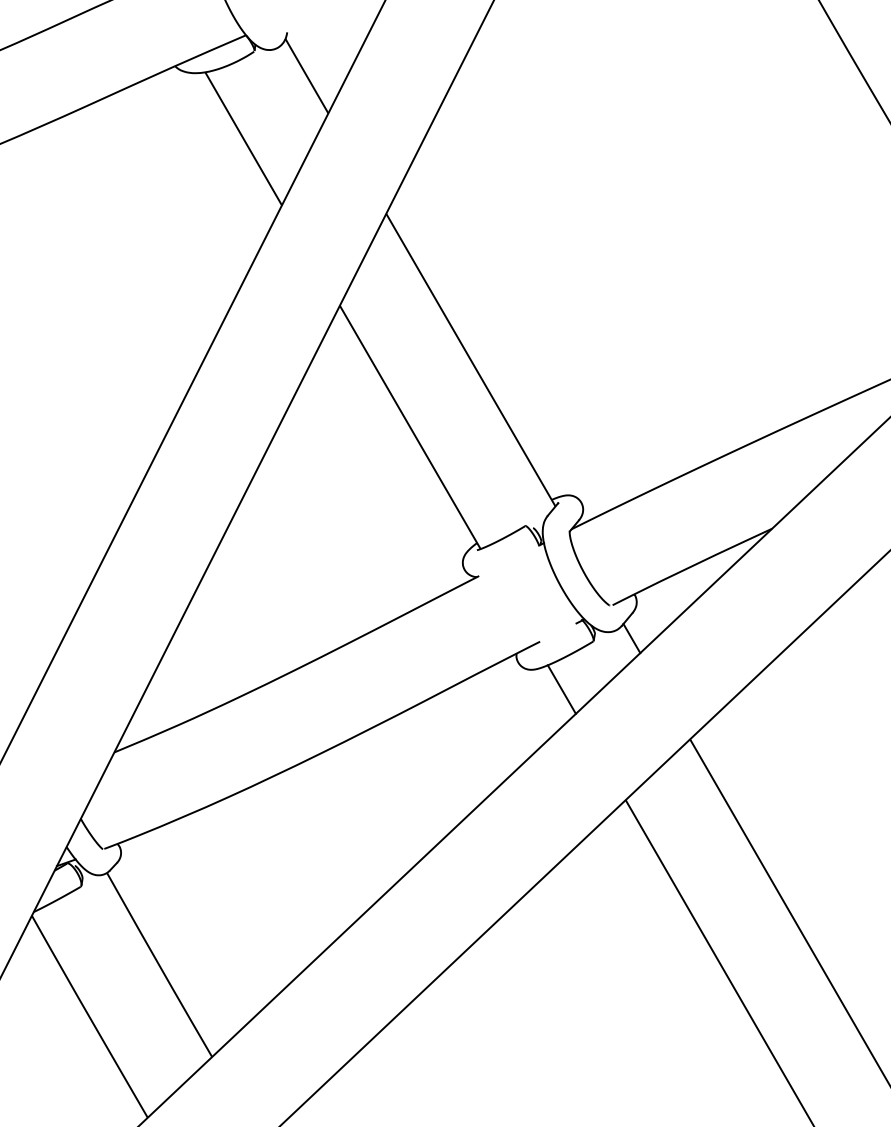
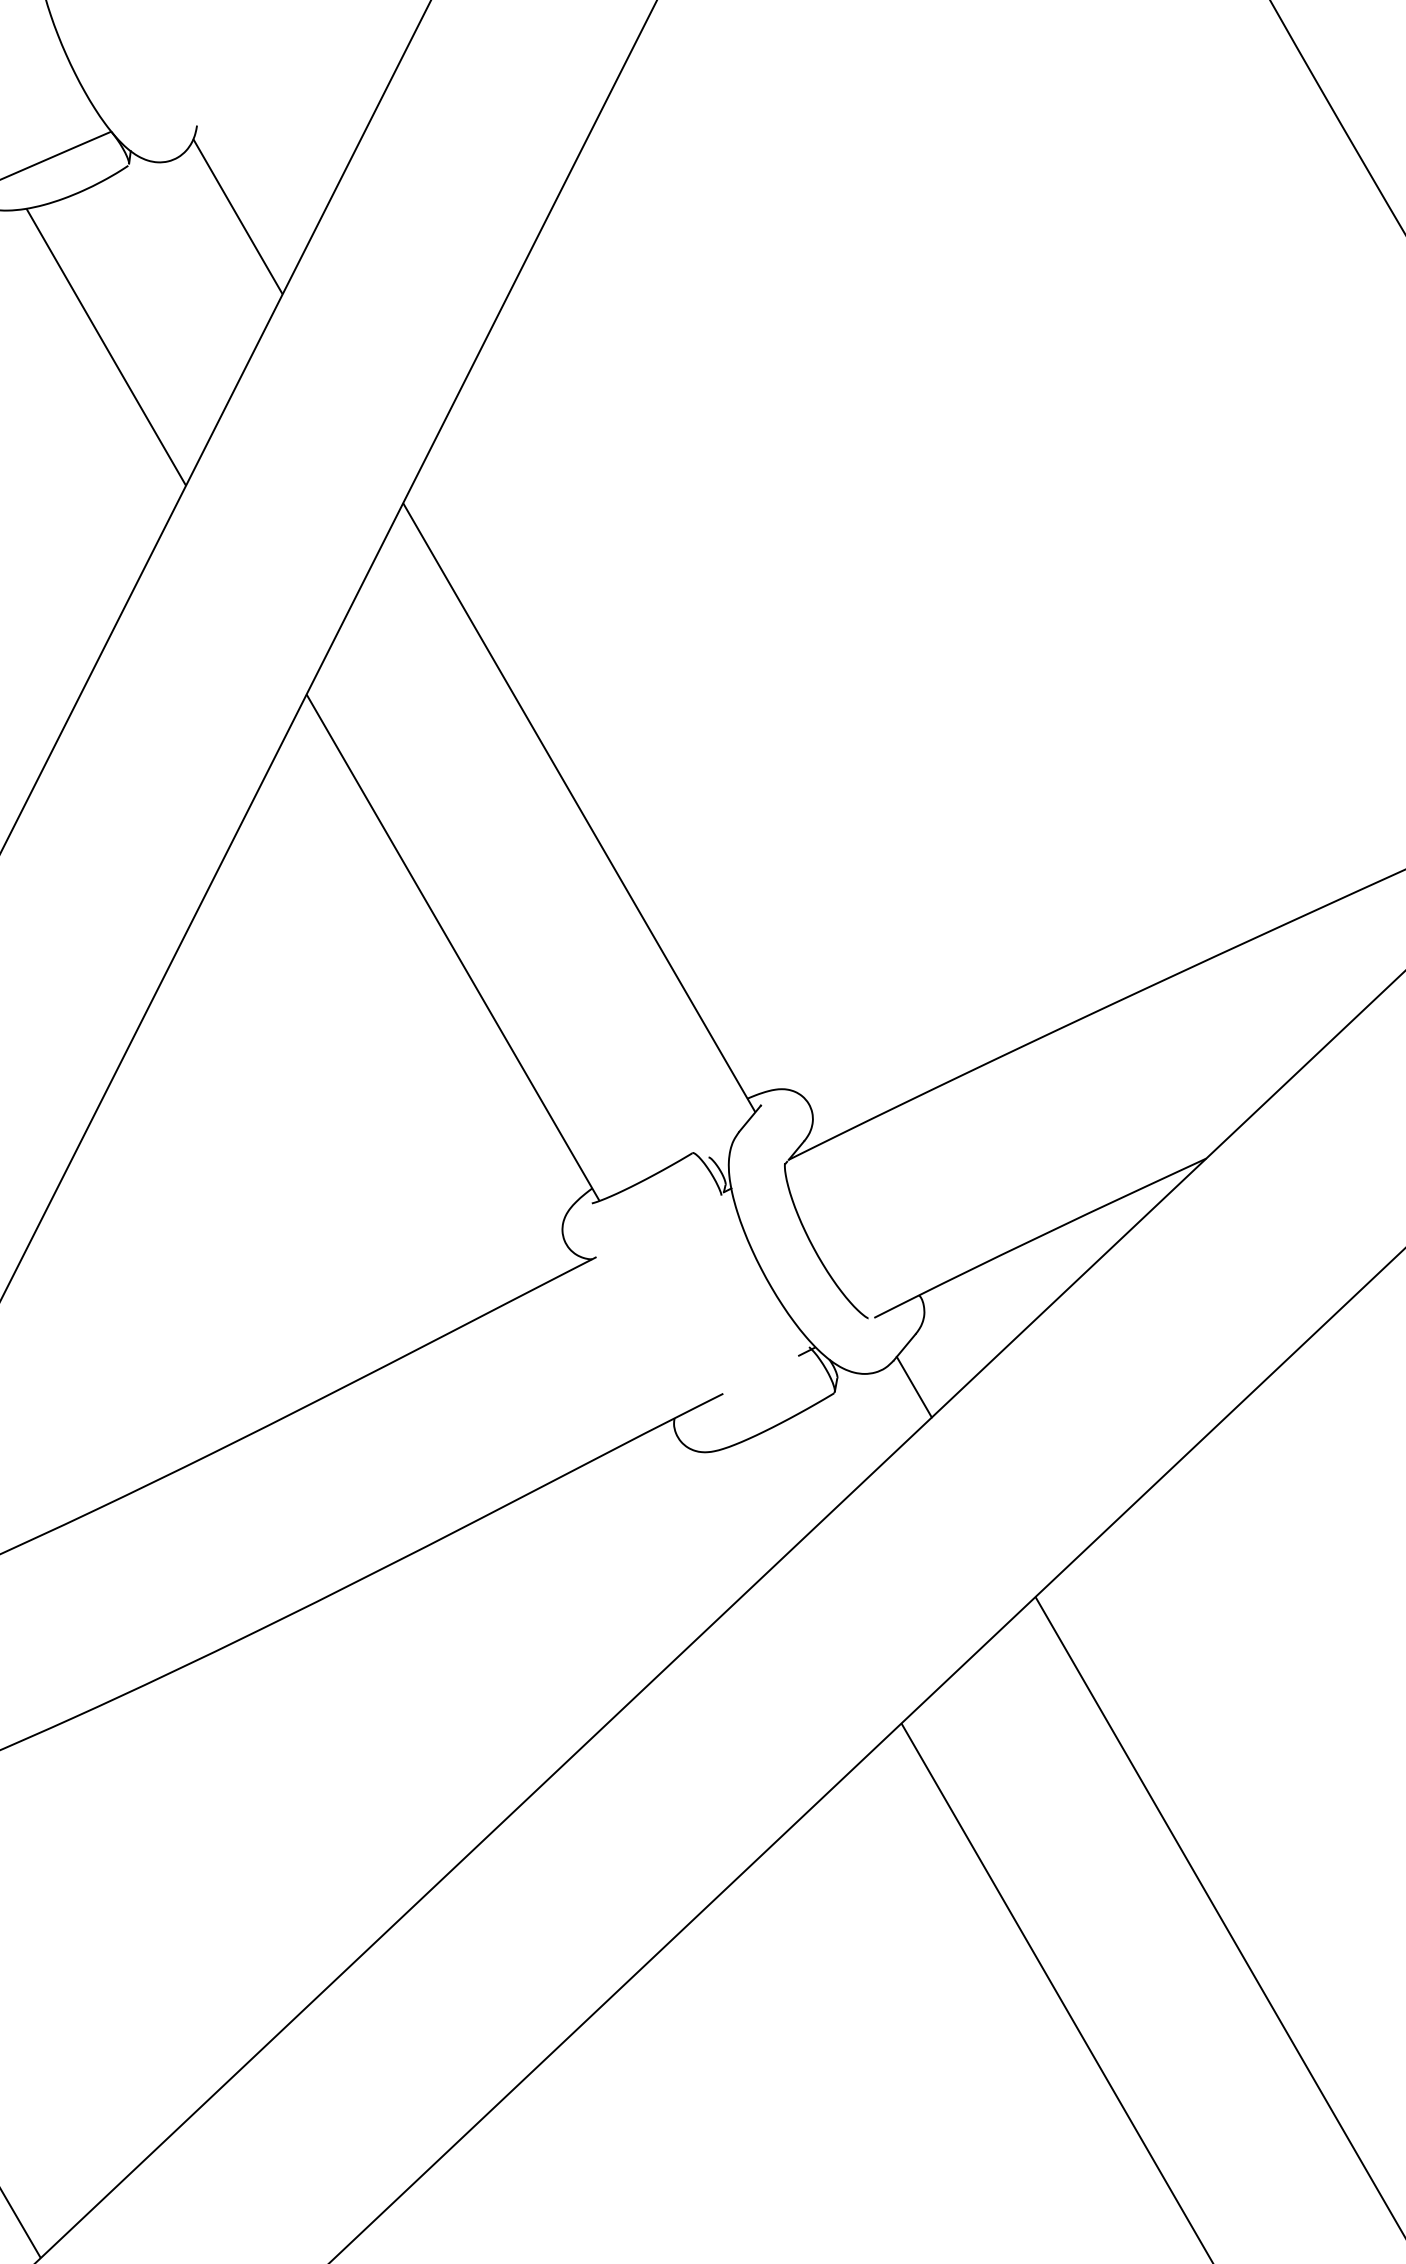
line: (561, 689) -> (767, 1493), removed

